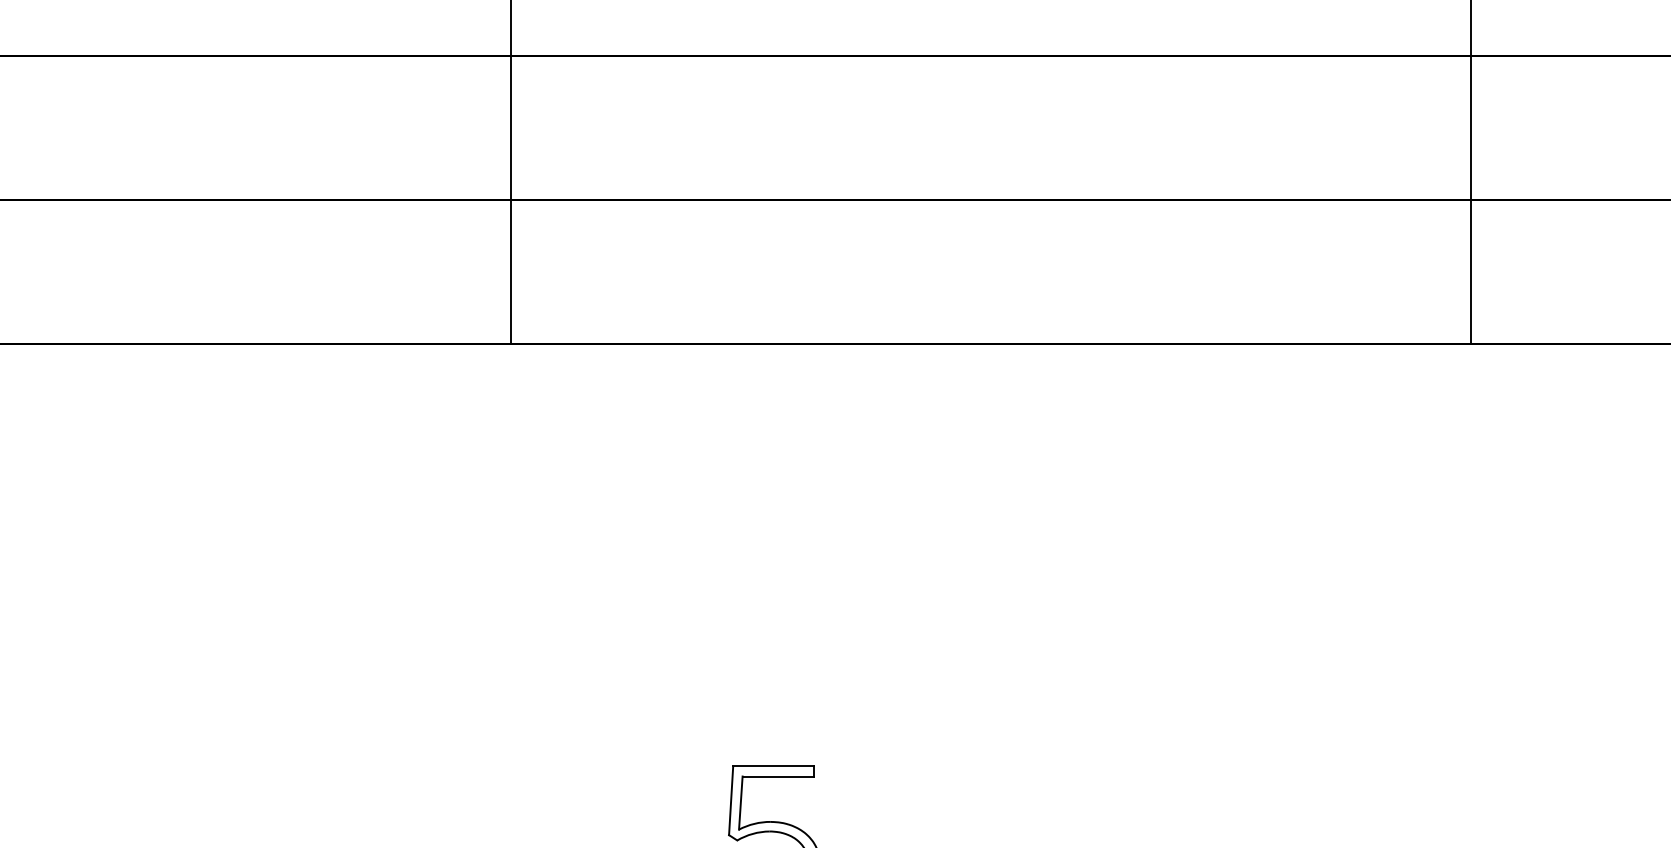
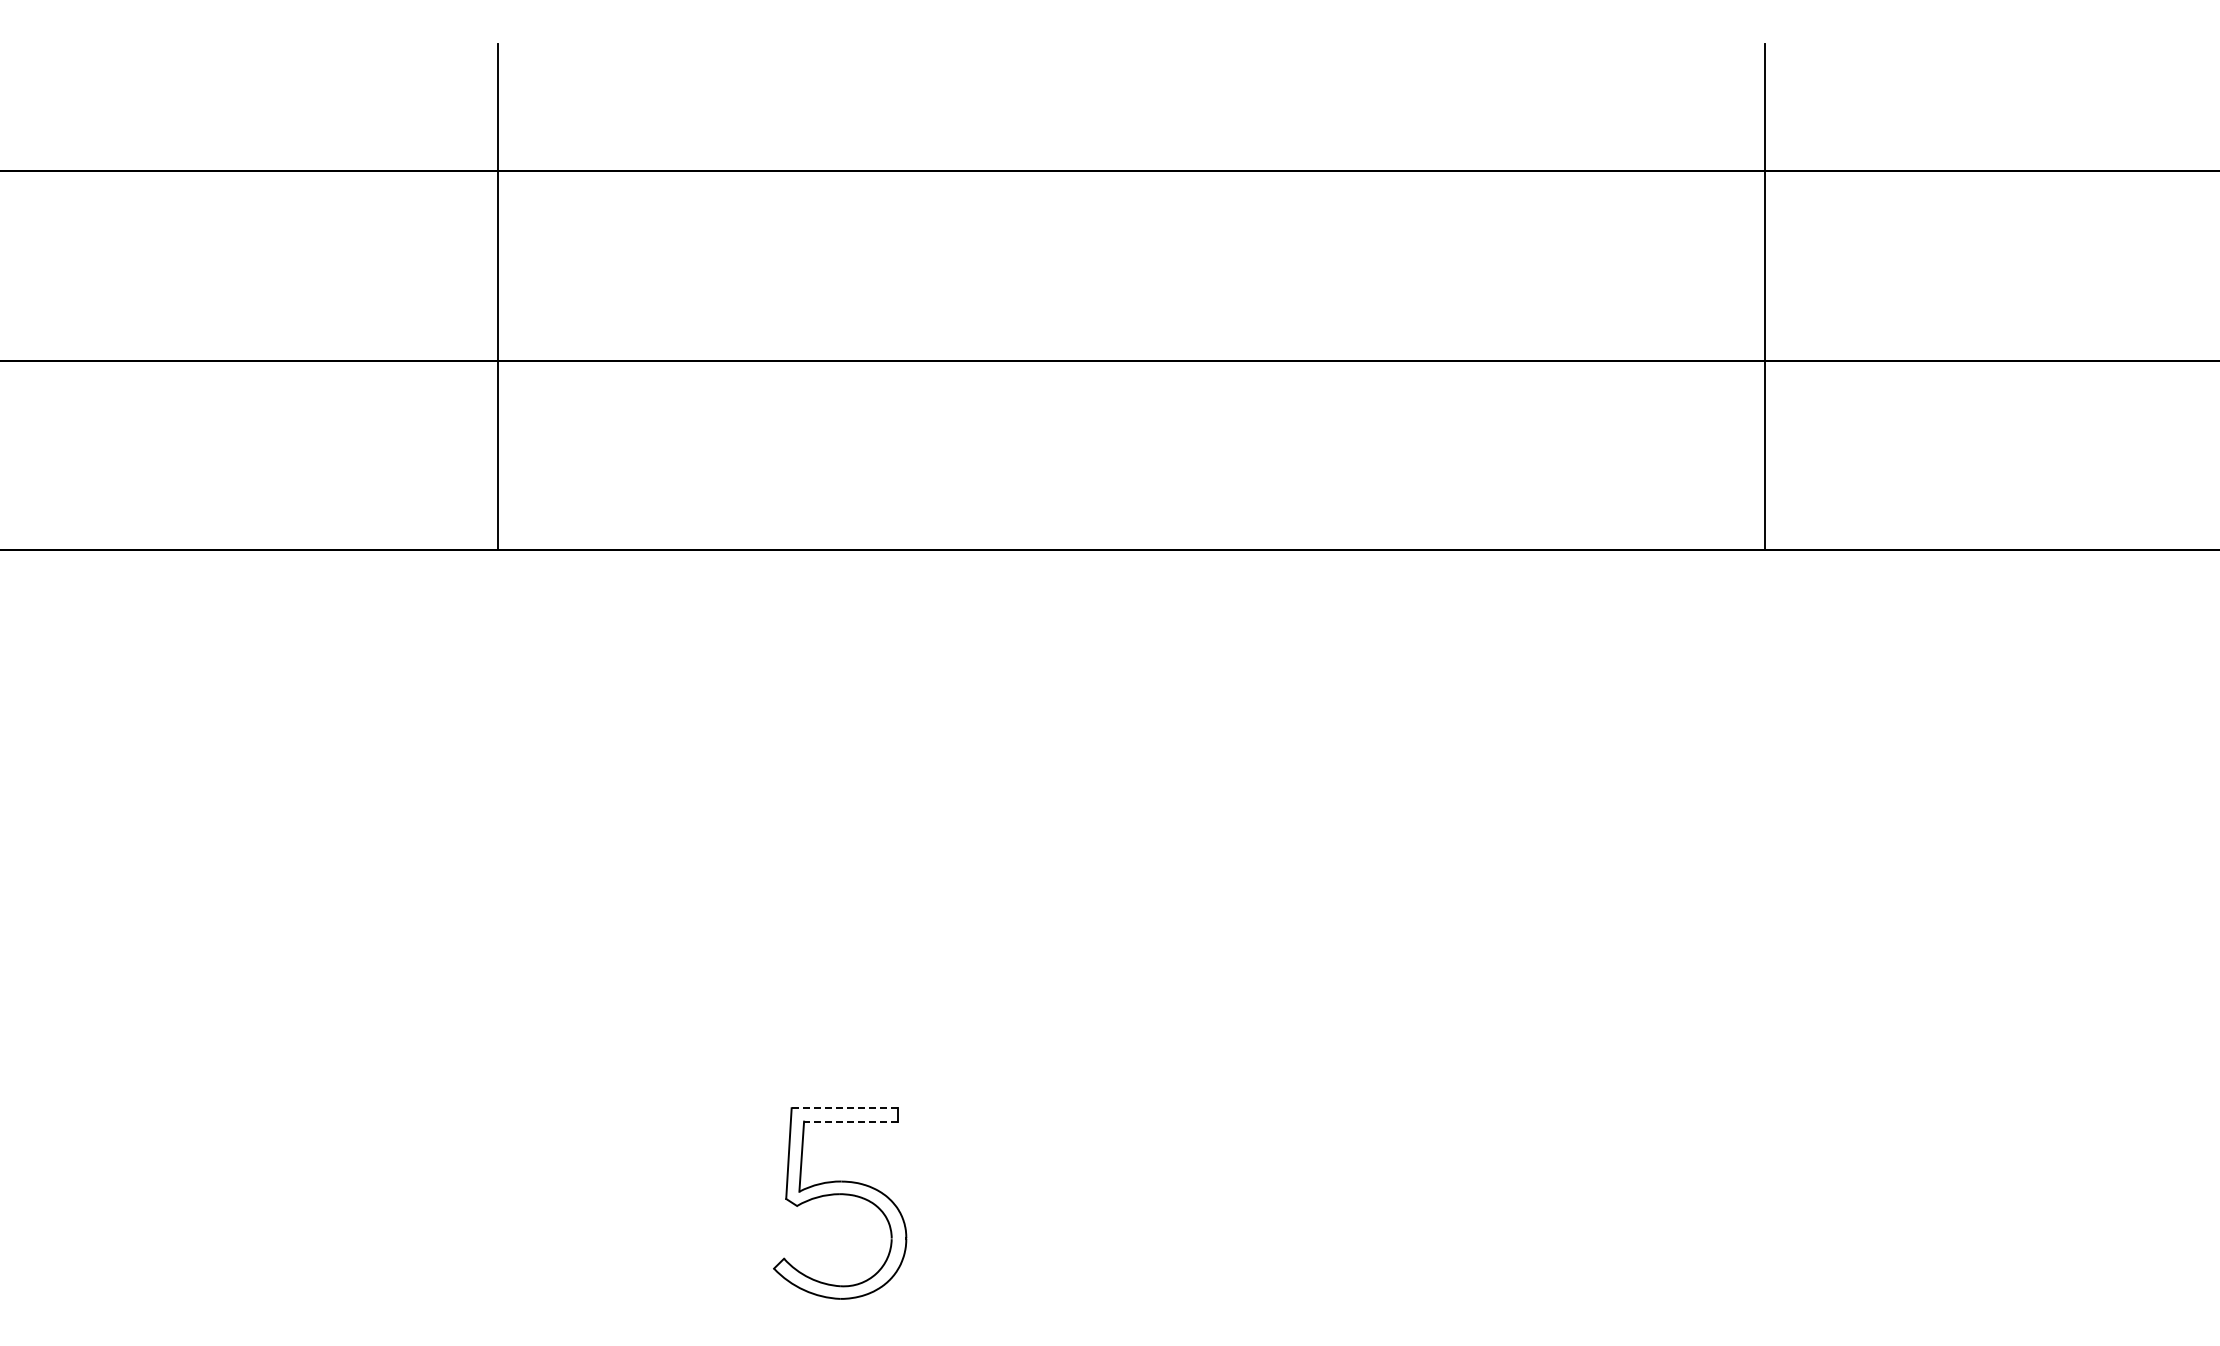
line: (773, 766) -> (845, 1108), solid -> dashed
line: (778, 776) -> (851, 1121), solid -> dashed

